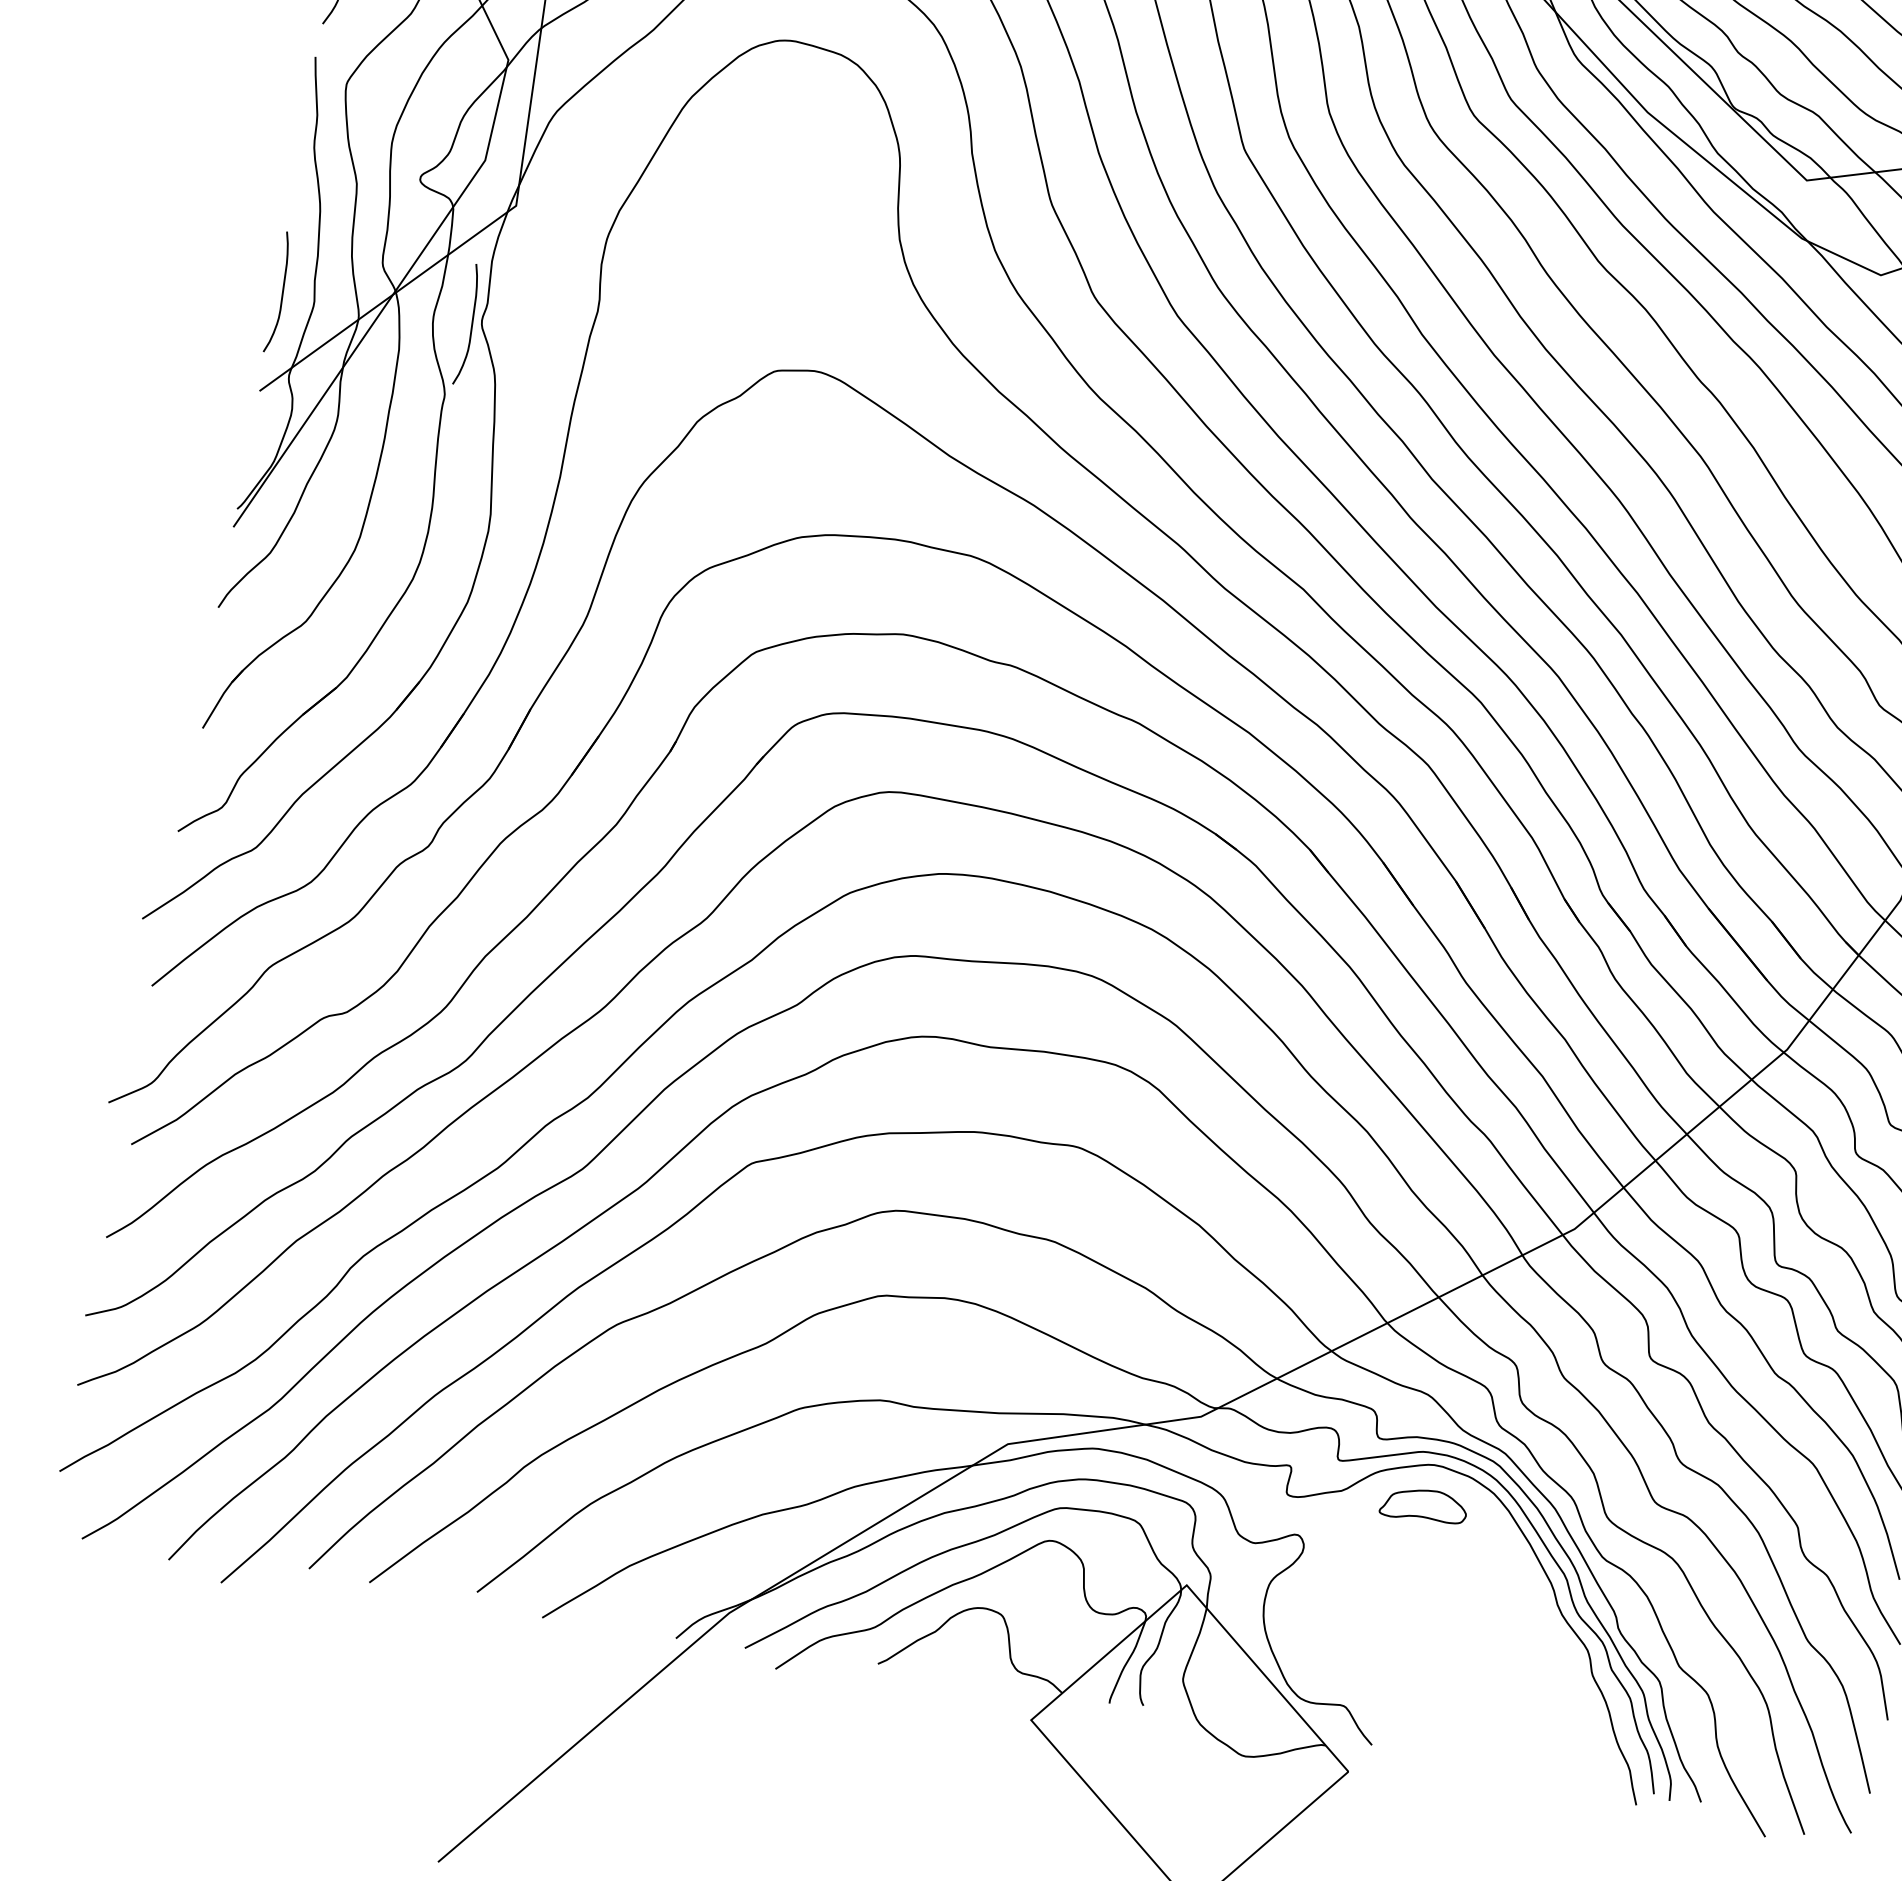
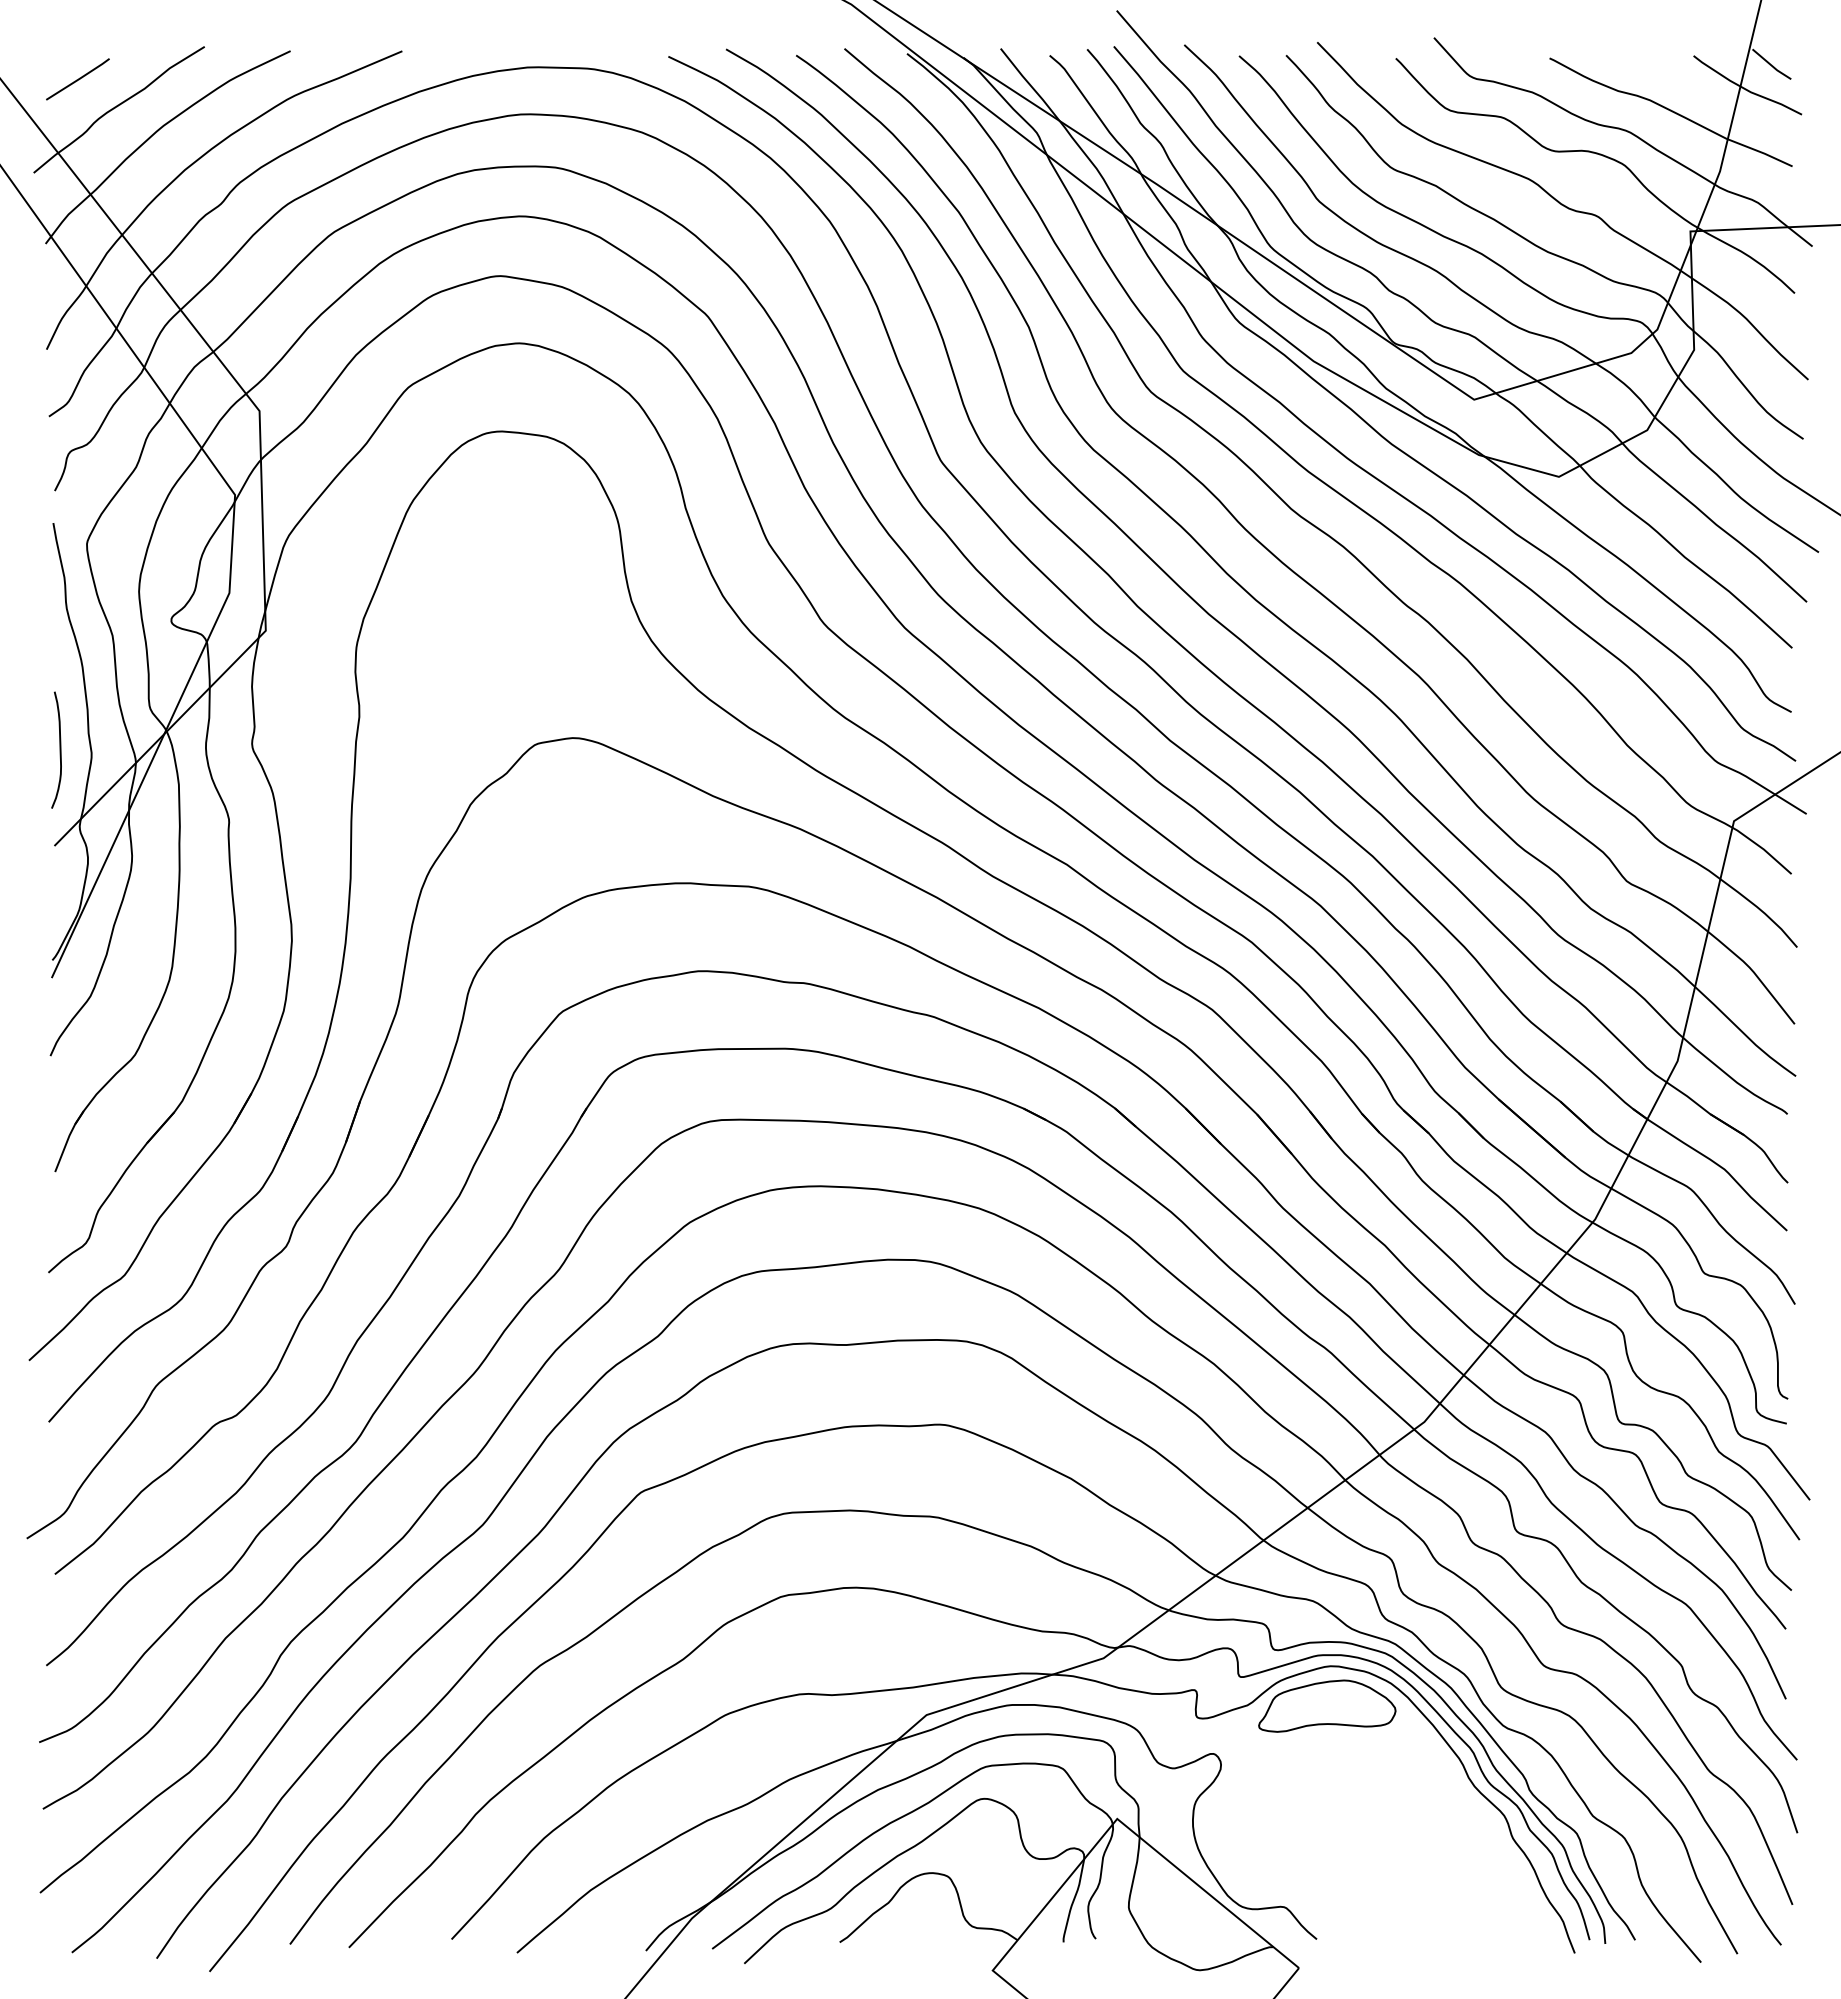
curve: (471, 324) -> (242, 749), removed
part: (1424, 1505) -> (1327, 1705), size x1.67

